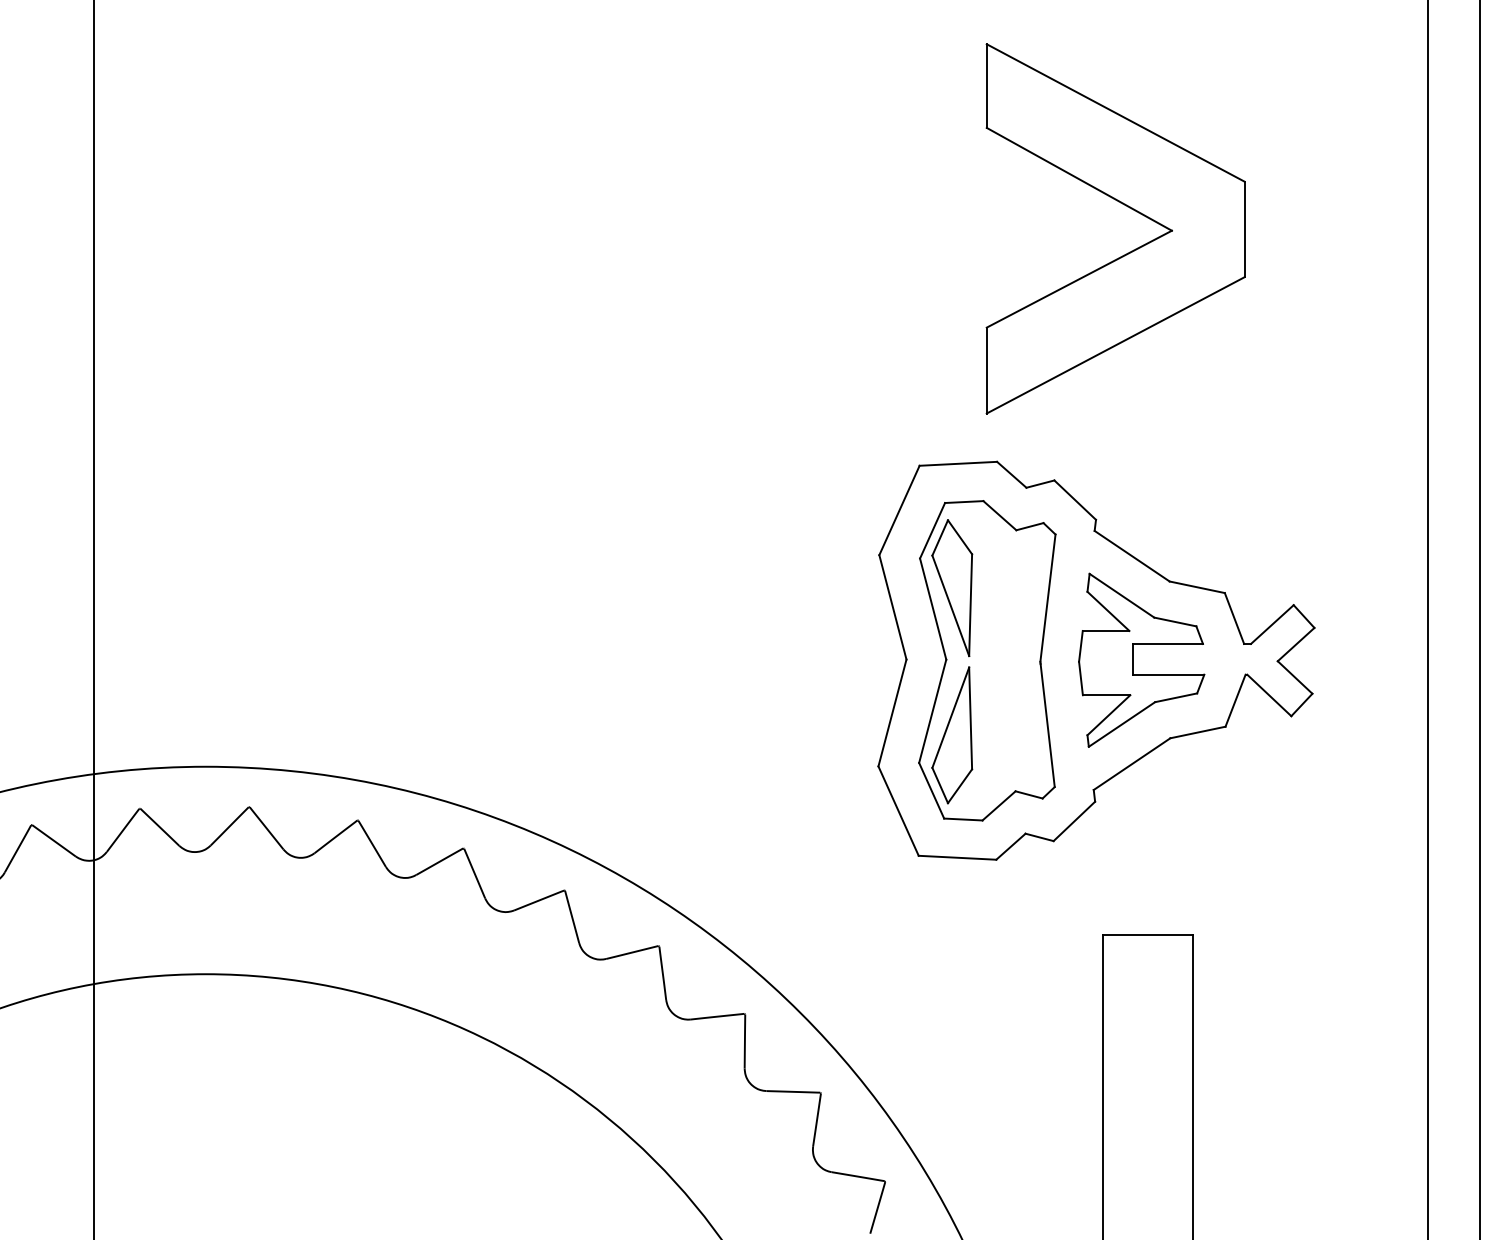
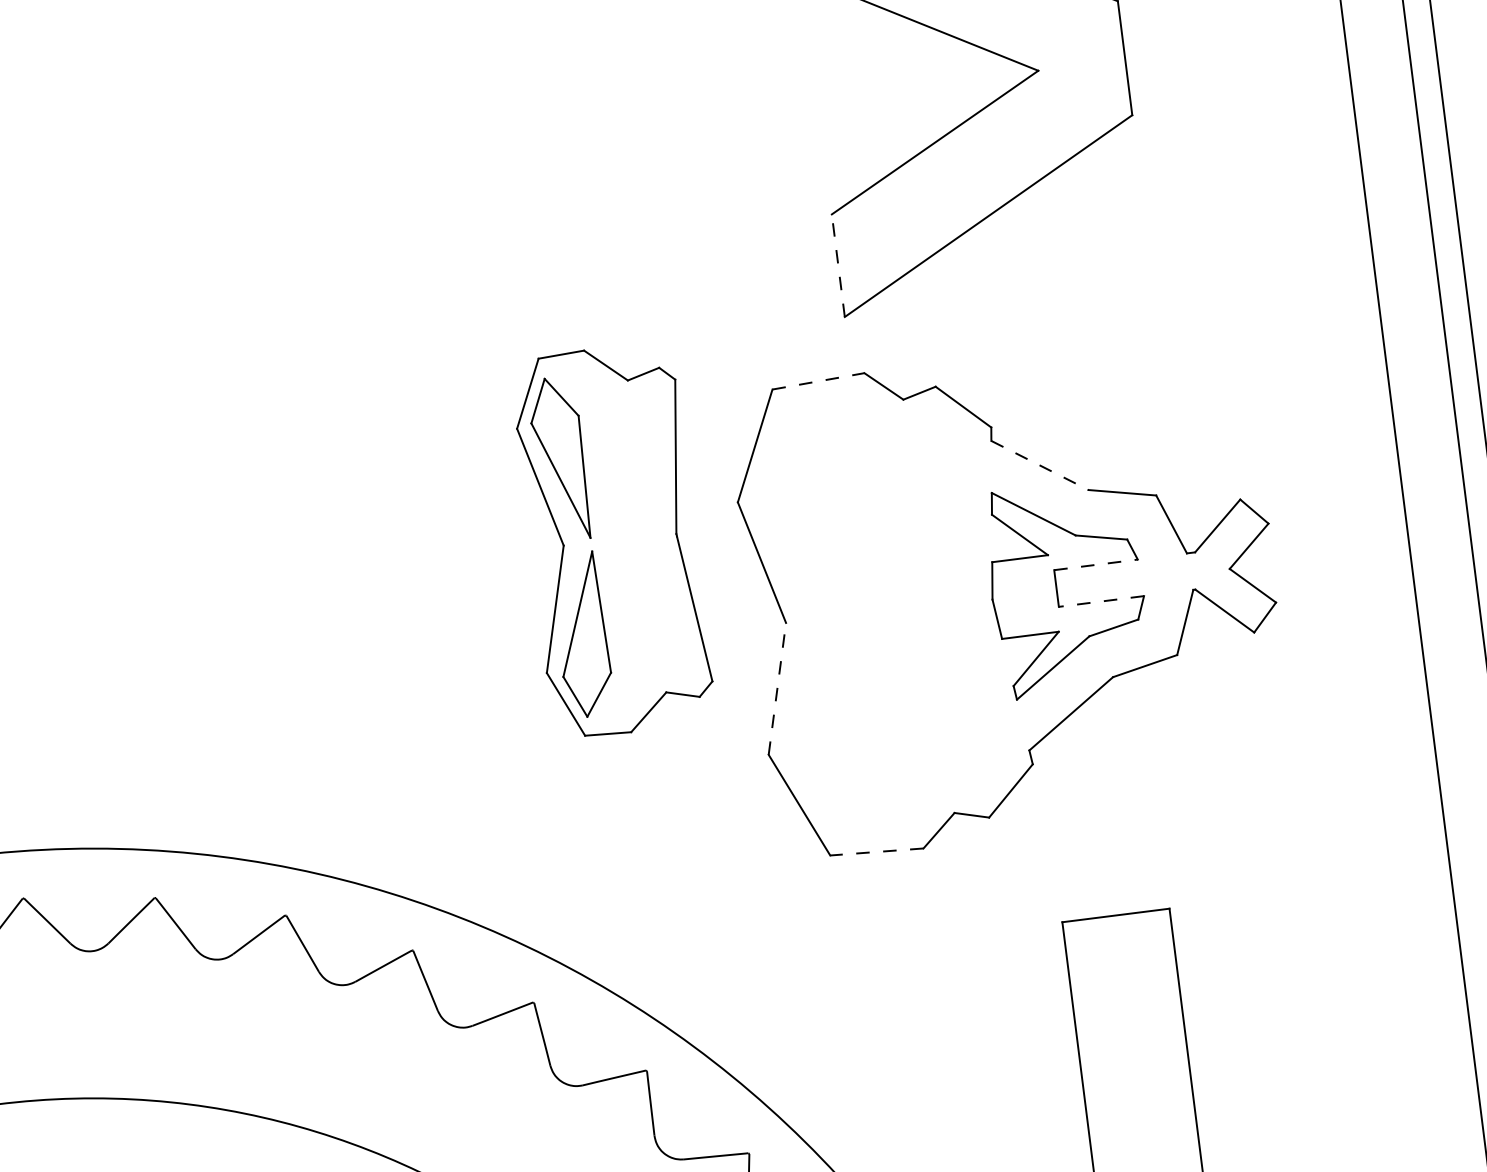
line: (986, 370) -> (837, 265), solid -> dashed
line: (958, 463) -> (818, 380), solid -> dashed
line: (1132, 556) -> (1040, 465), solid -> dashed
line: (1168, 643) -> (1096, 564), solid -> dashed
part: (987, 660) -> (613, 540), moved
line: (1168, 674) -> (1101, 601), solid -> dashed
line: (892, 712) -> (777, 688), solid -> dashed
line: (957, 857) -> (876, 851), solid -> dashed

